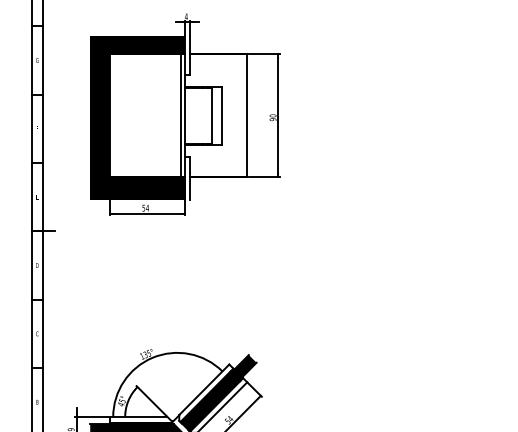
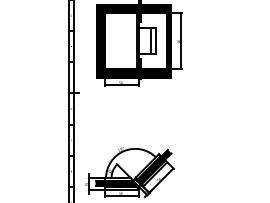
fill: (223, 117) -> (156, 41), added

